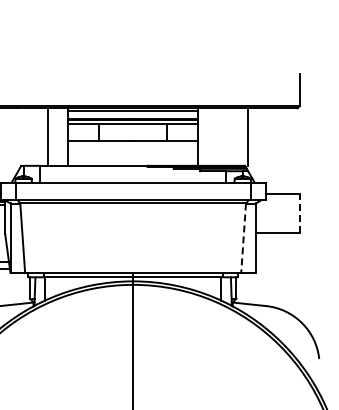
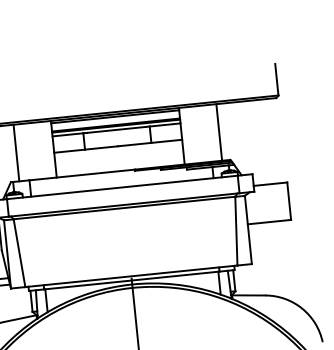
line: (47, 136) -> (16, 152), moved
line: (248, 136) -> (219, 131), moved
line: (299, 213) -> (288, 201), dashed -> solid
line: (243, 238) -> (236, 231), dashed -> solid

